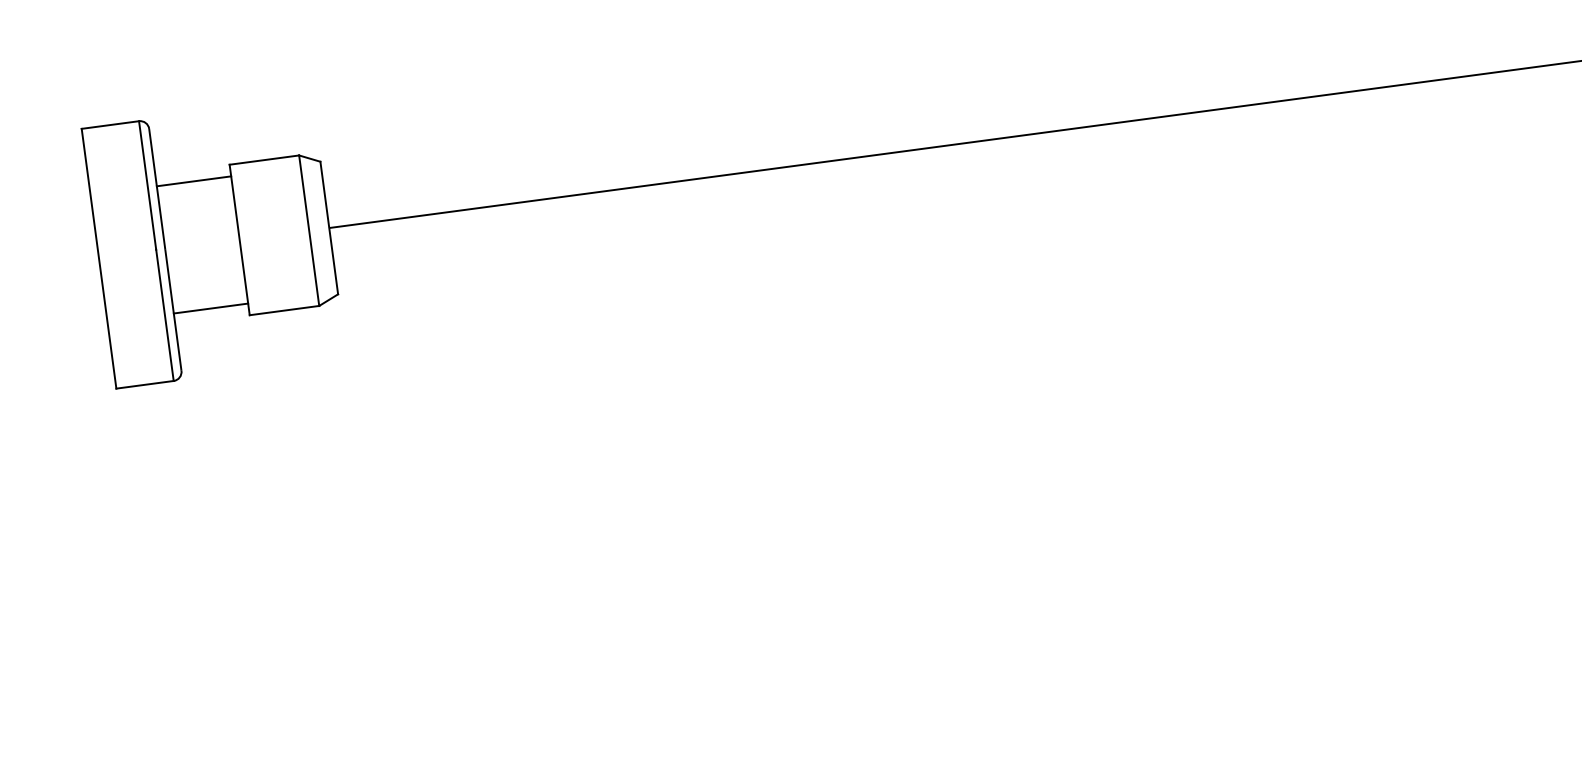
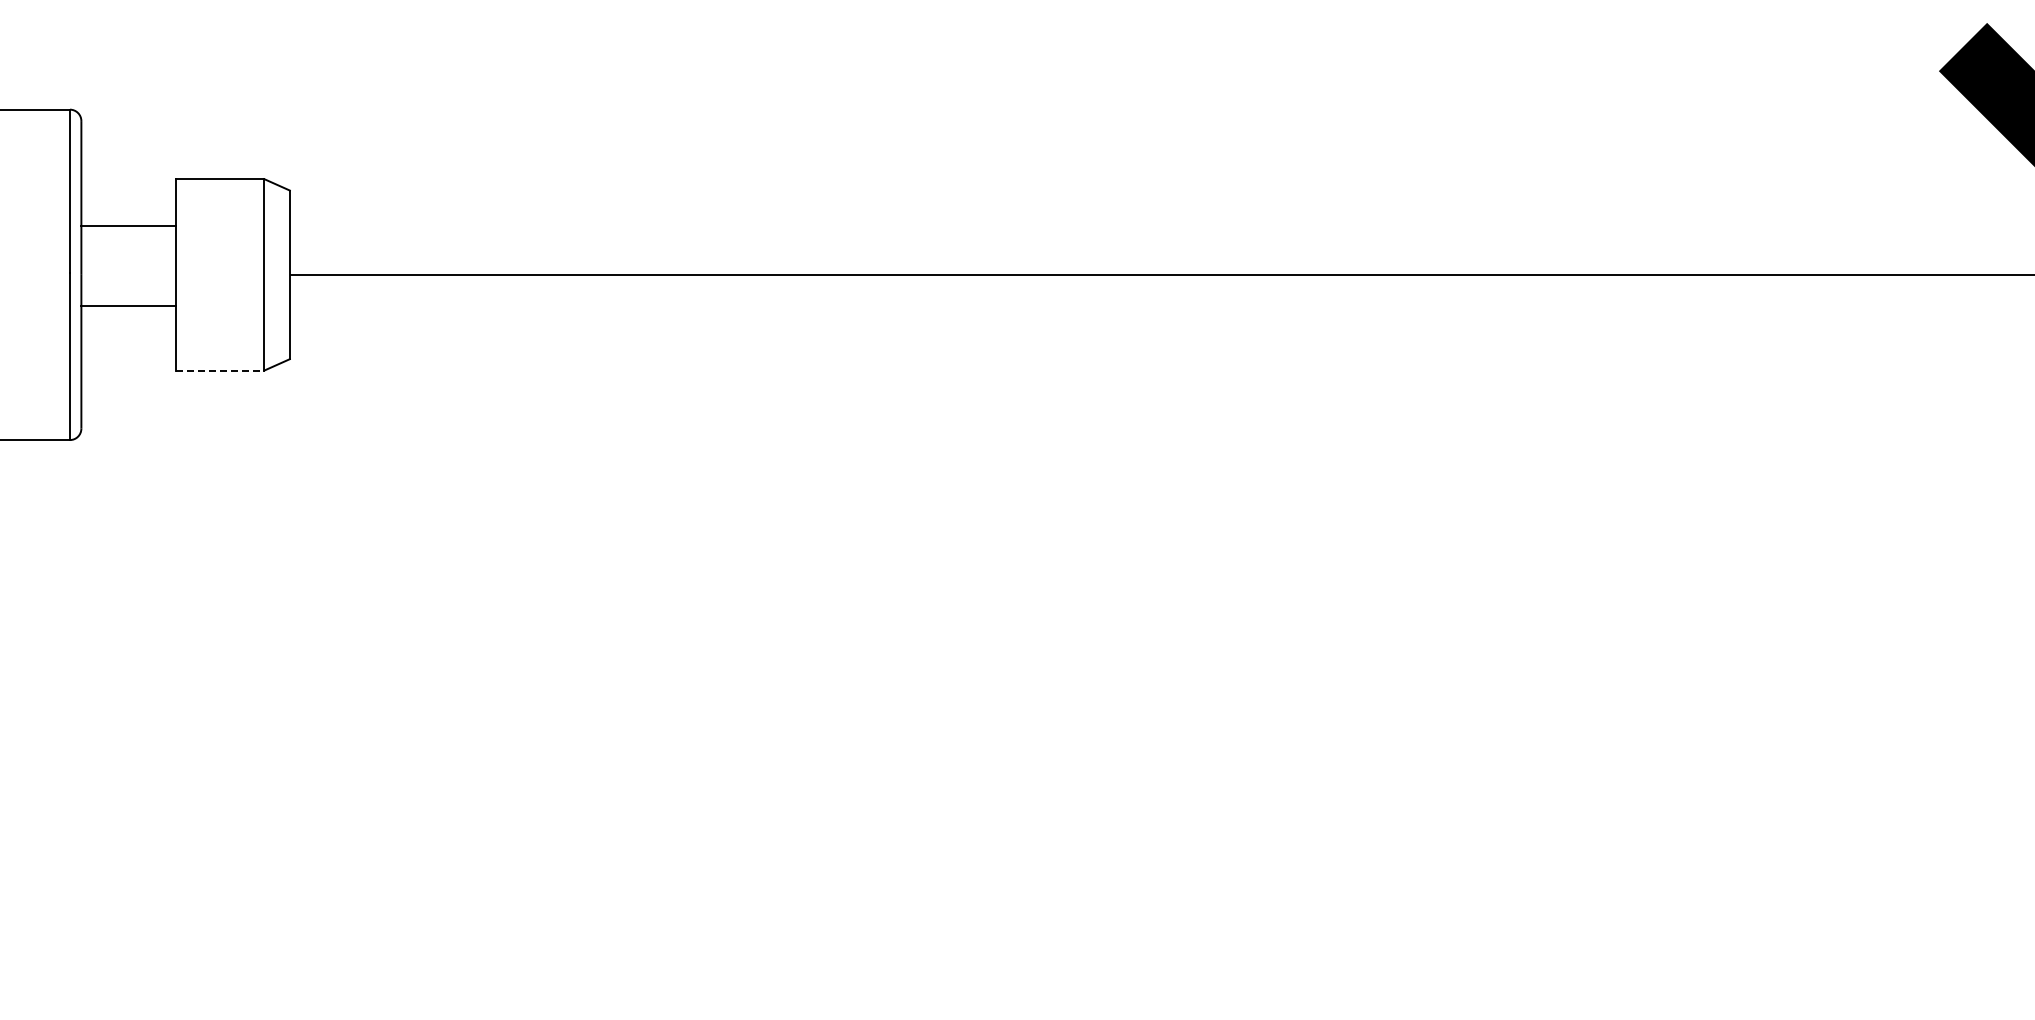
line: (193, 180) -> (128, 225), moved
line: (210, 308) -> (128, 305), moved
line: (284, 310) -> (220, 370), solid -> dashed

